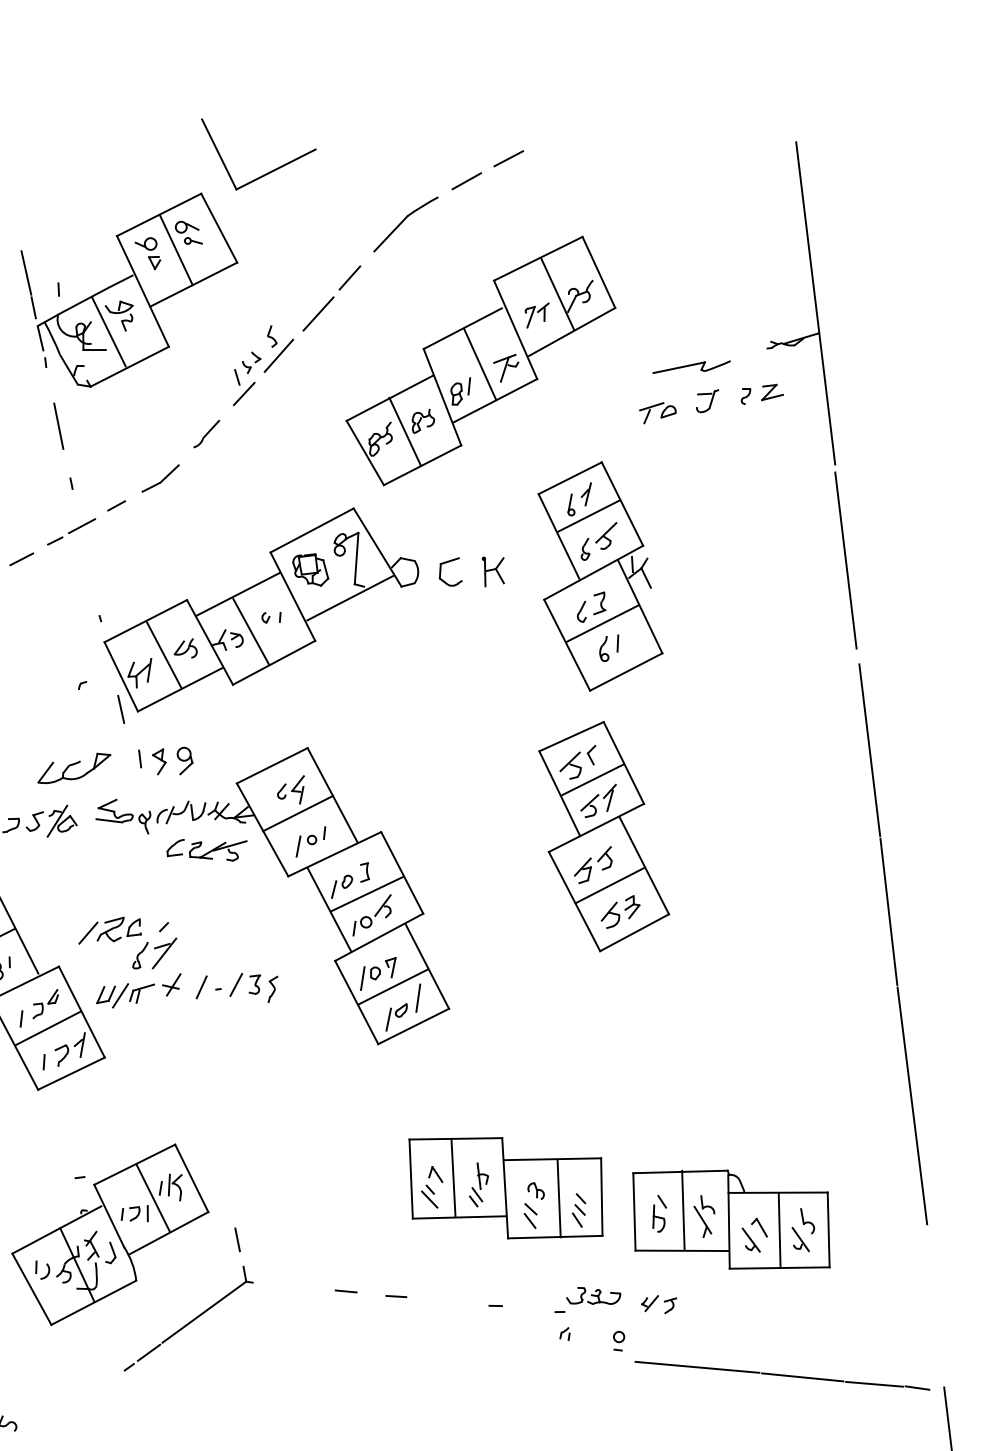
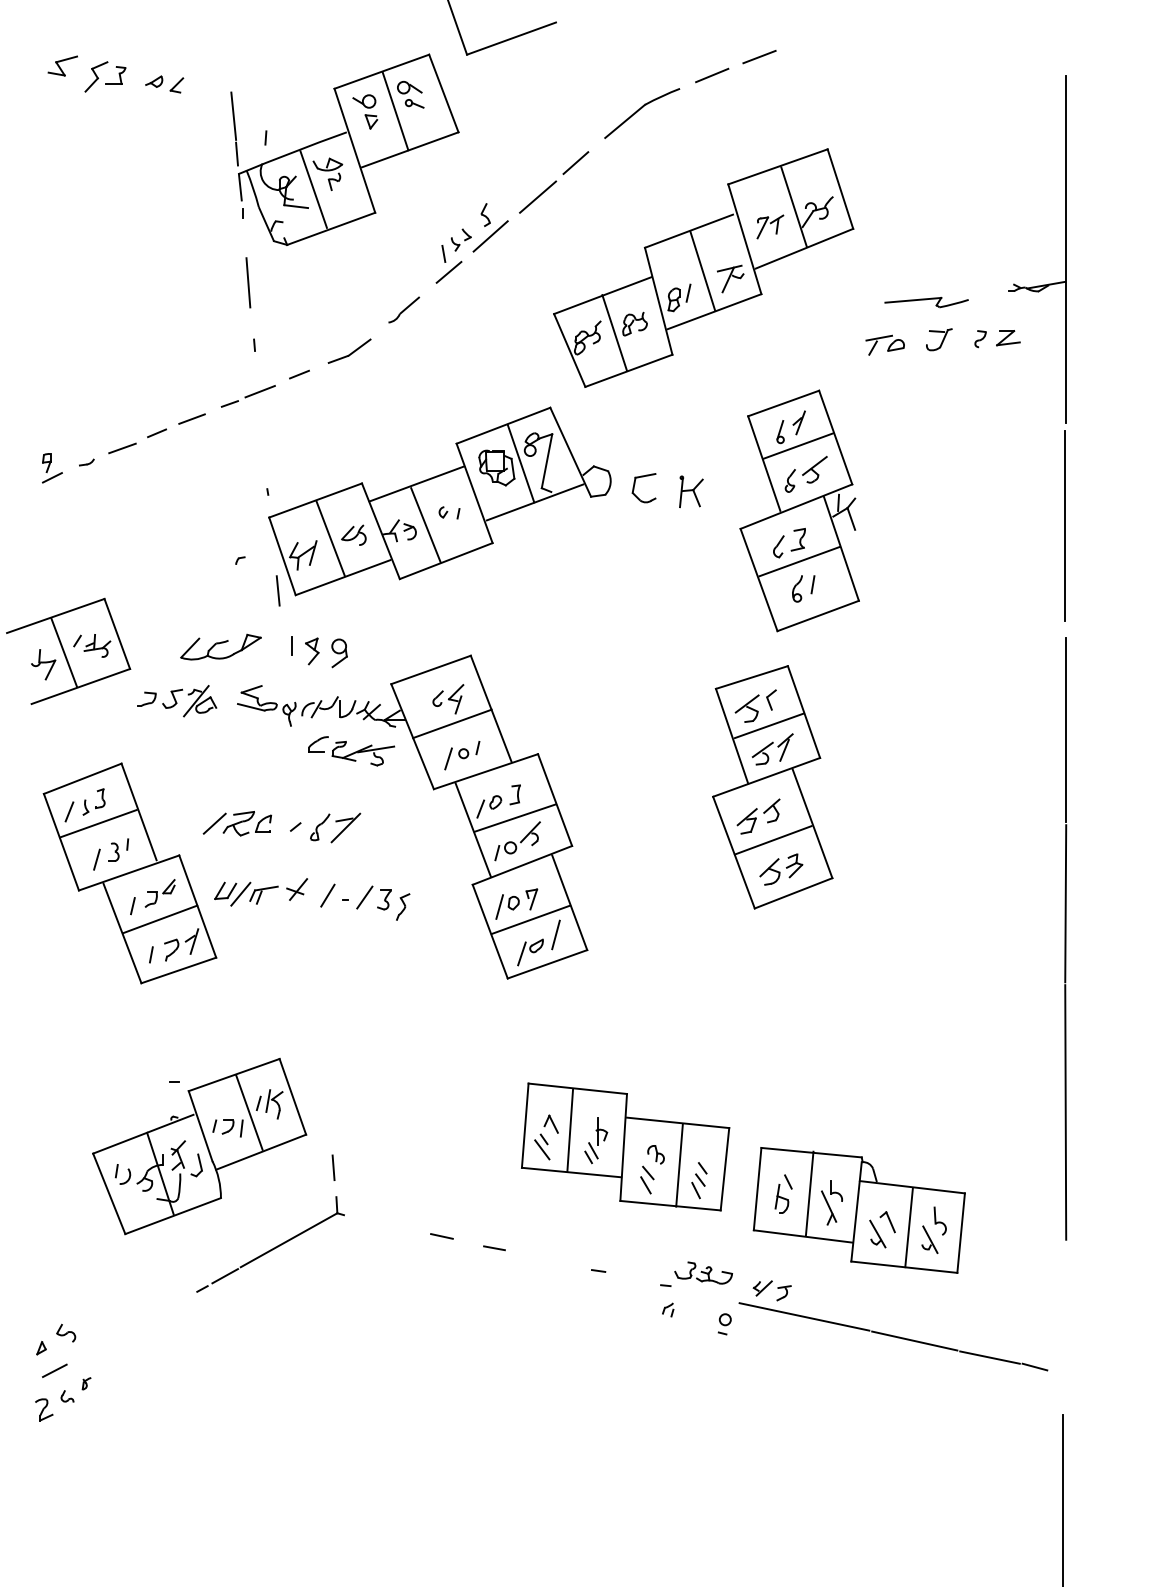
line: (332, 563) -> (520, 463), added
part: (154, 954) -> (335, 827), moved
part: (782, 1375) -> (893, 1336), moved

